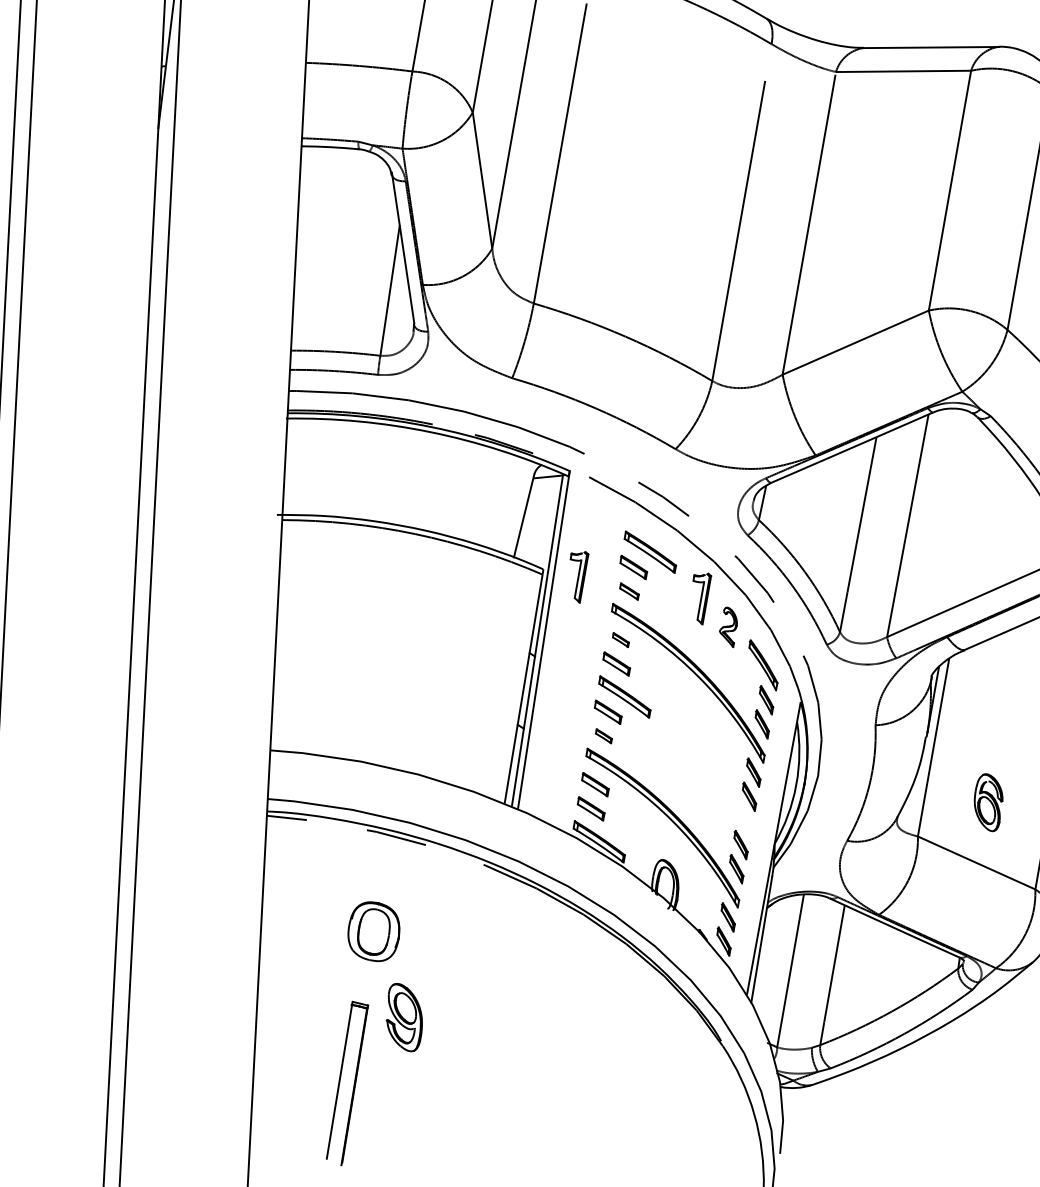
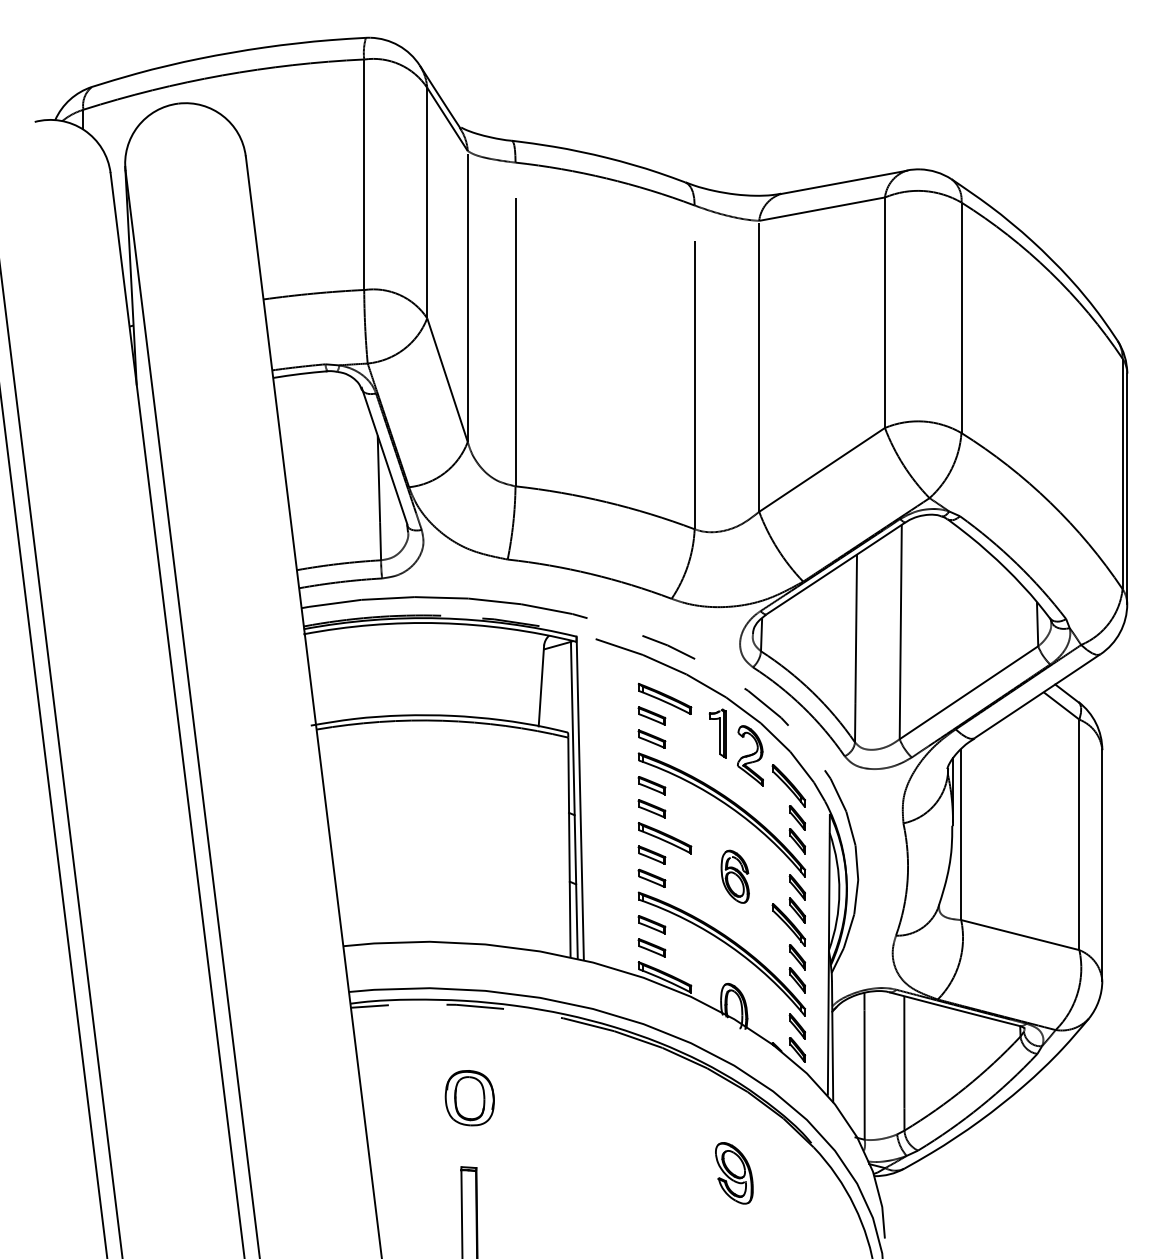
part: (575, 576) -> (599, 733), removed
part: (629, 590) -> (651, 738), size x1.43
part: (728, 626) -> (750, 755), size x1.67
part: (620, 639) -> (651, 785), size x1.67
part: (603, 735) -> (651, 877), size x1.67
part: (987, 802) -> (734, 876), moved
part: (737, 809) -> (788, 924), added
part: (404, 1017) -> (734, 1173), moved

